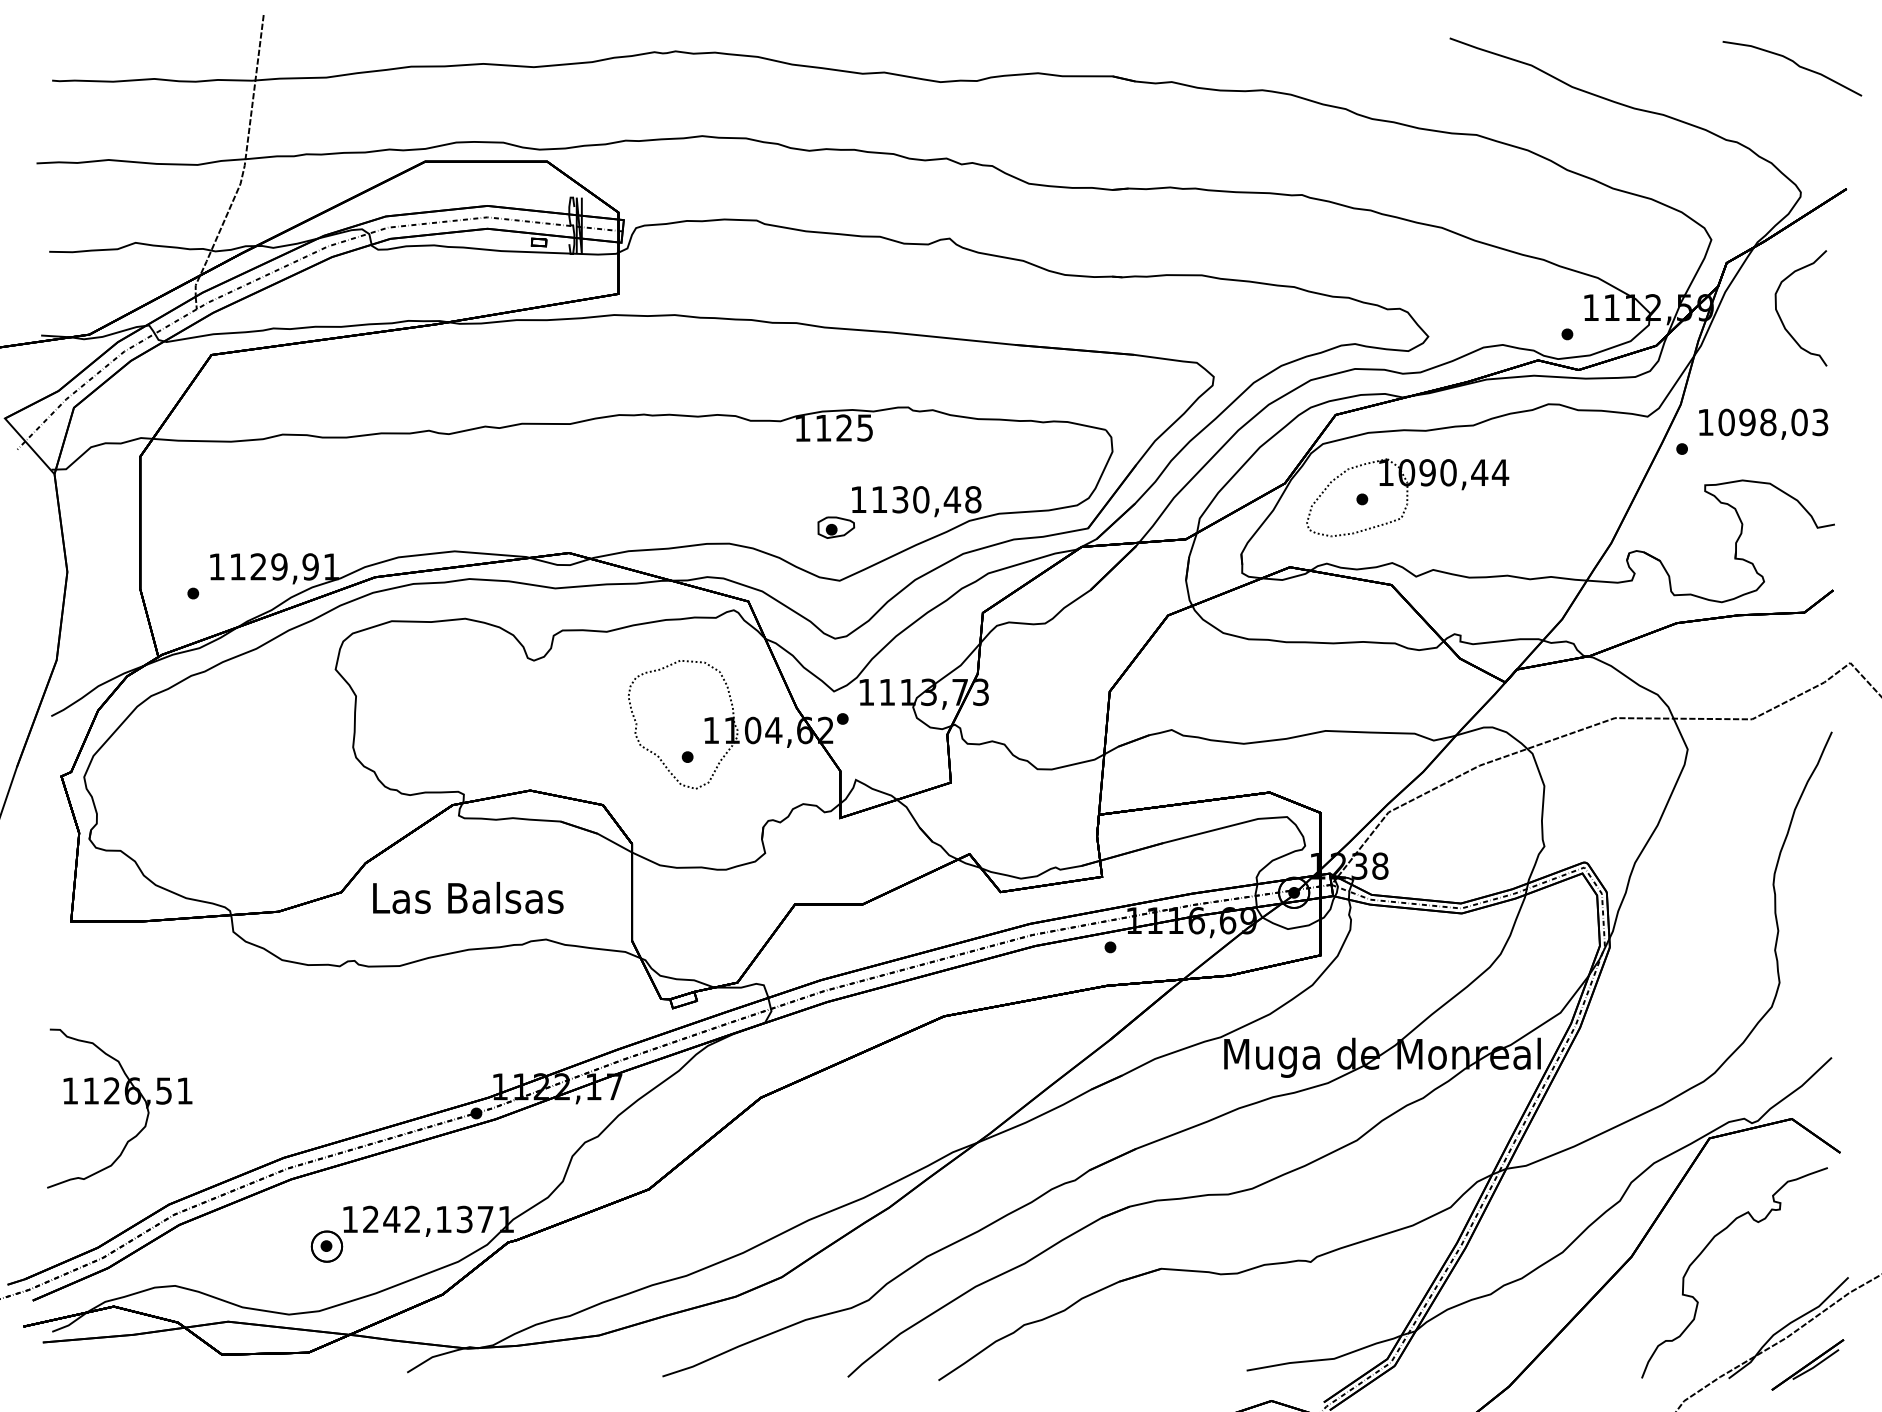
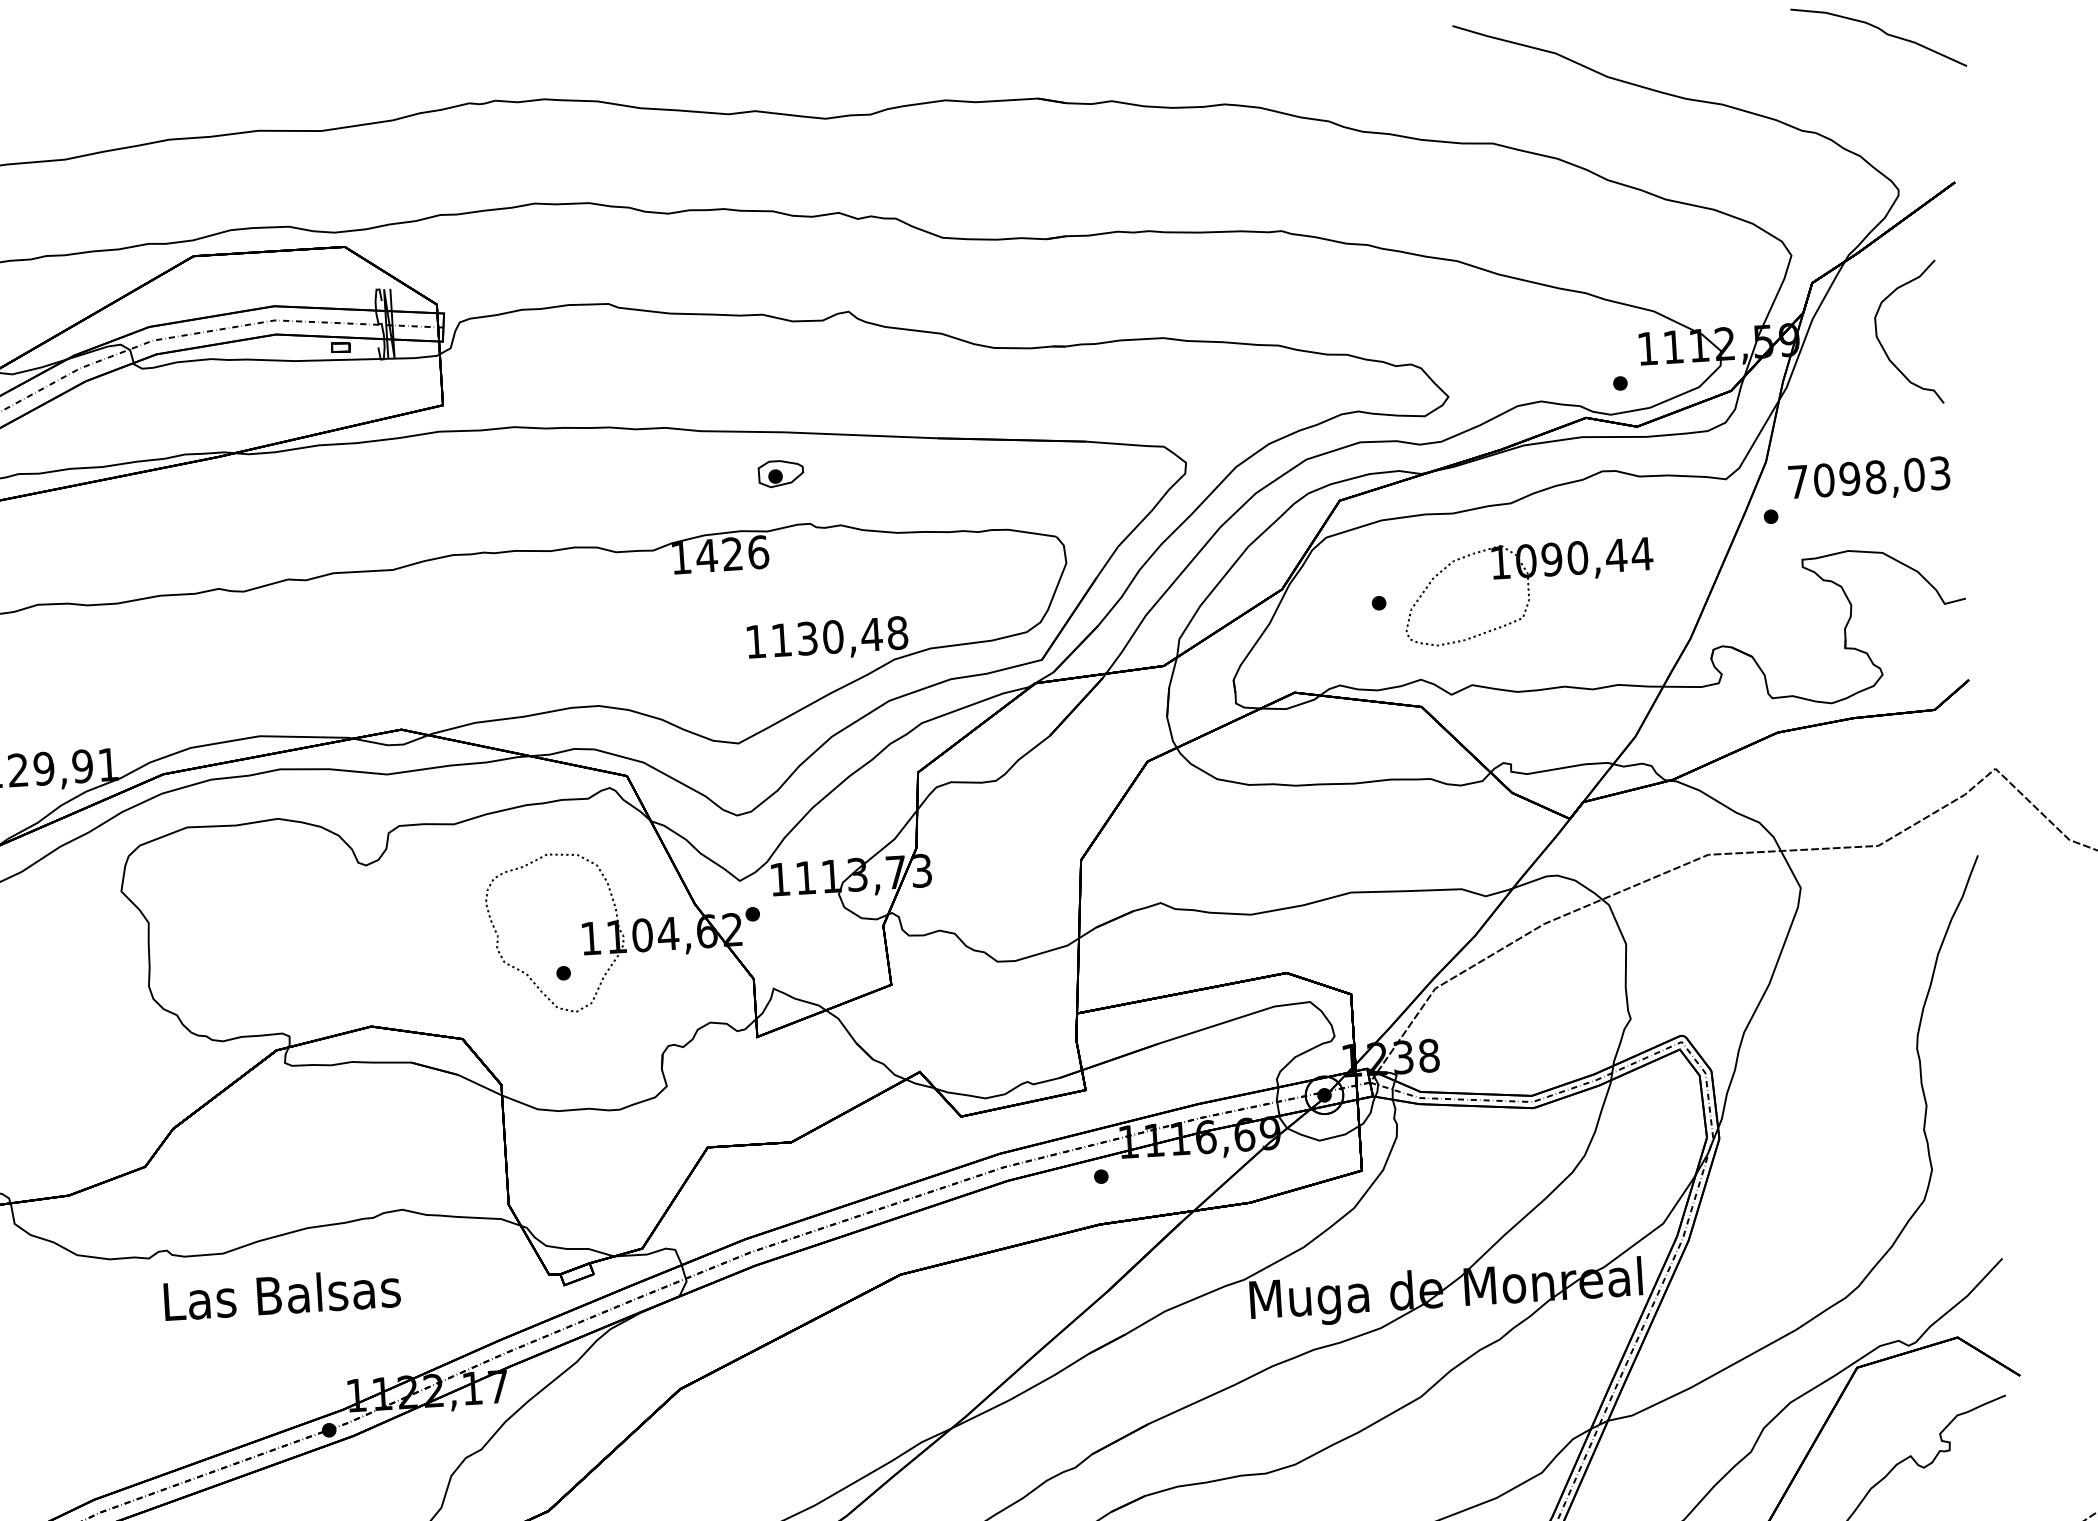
text: (1705, 422) -> (1797, 482), 1098,03 -> 7098,03
text: (843, 427) -> (731, 553), 1125 -> 1426
part: (1407, 497) -> (1528, 591), moved
part: (836, 527) -> (781, 473), moved
text: (468, 897) -> (282, 1294), moved

